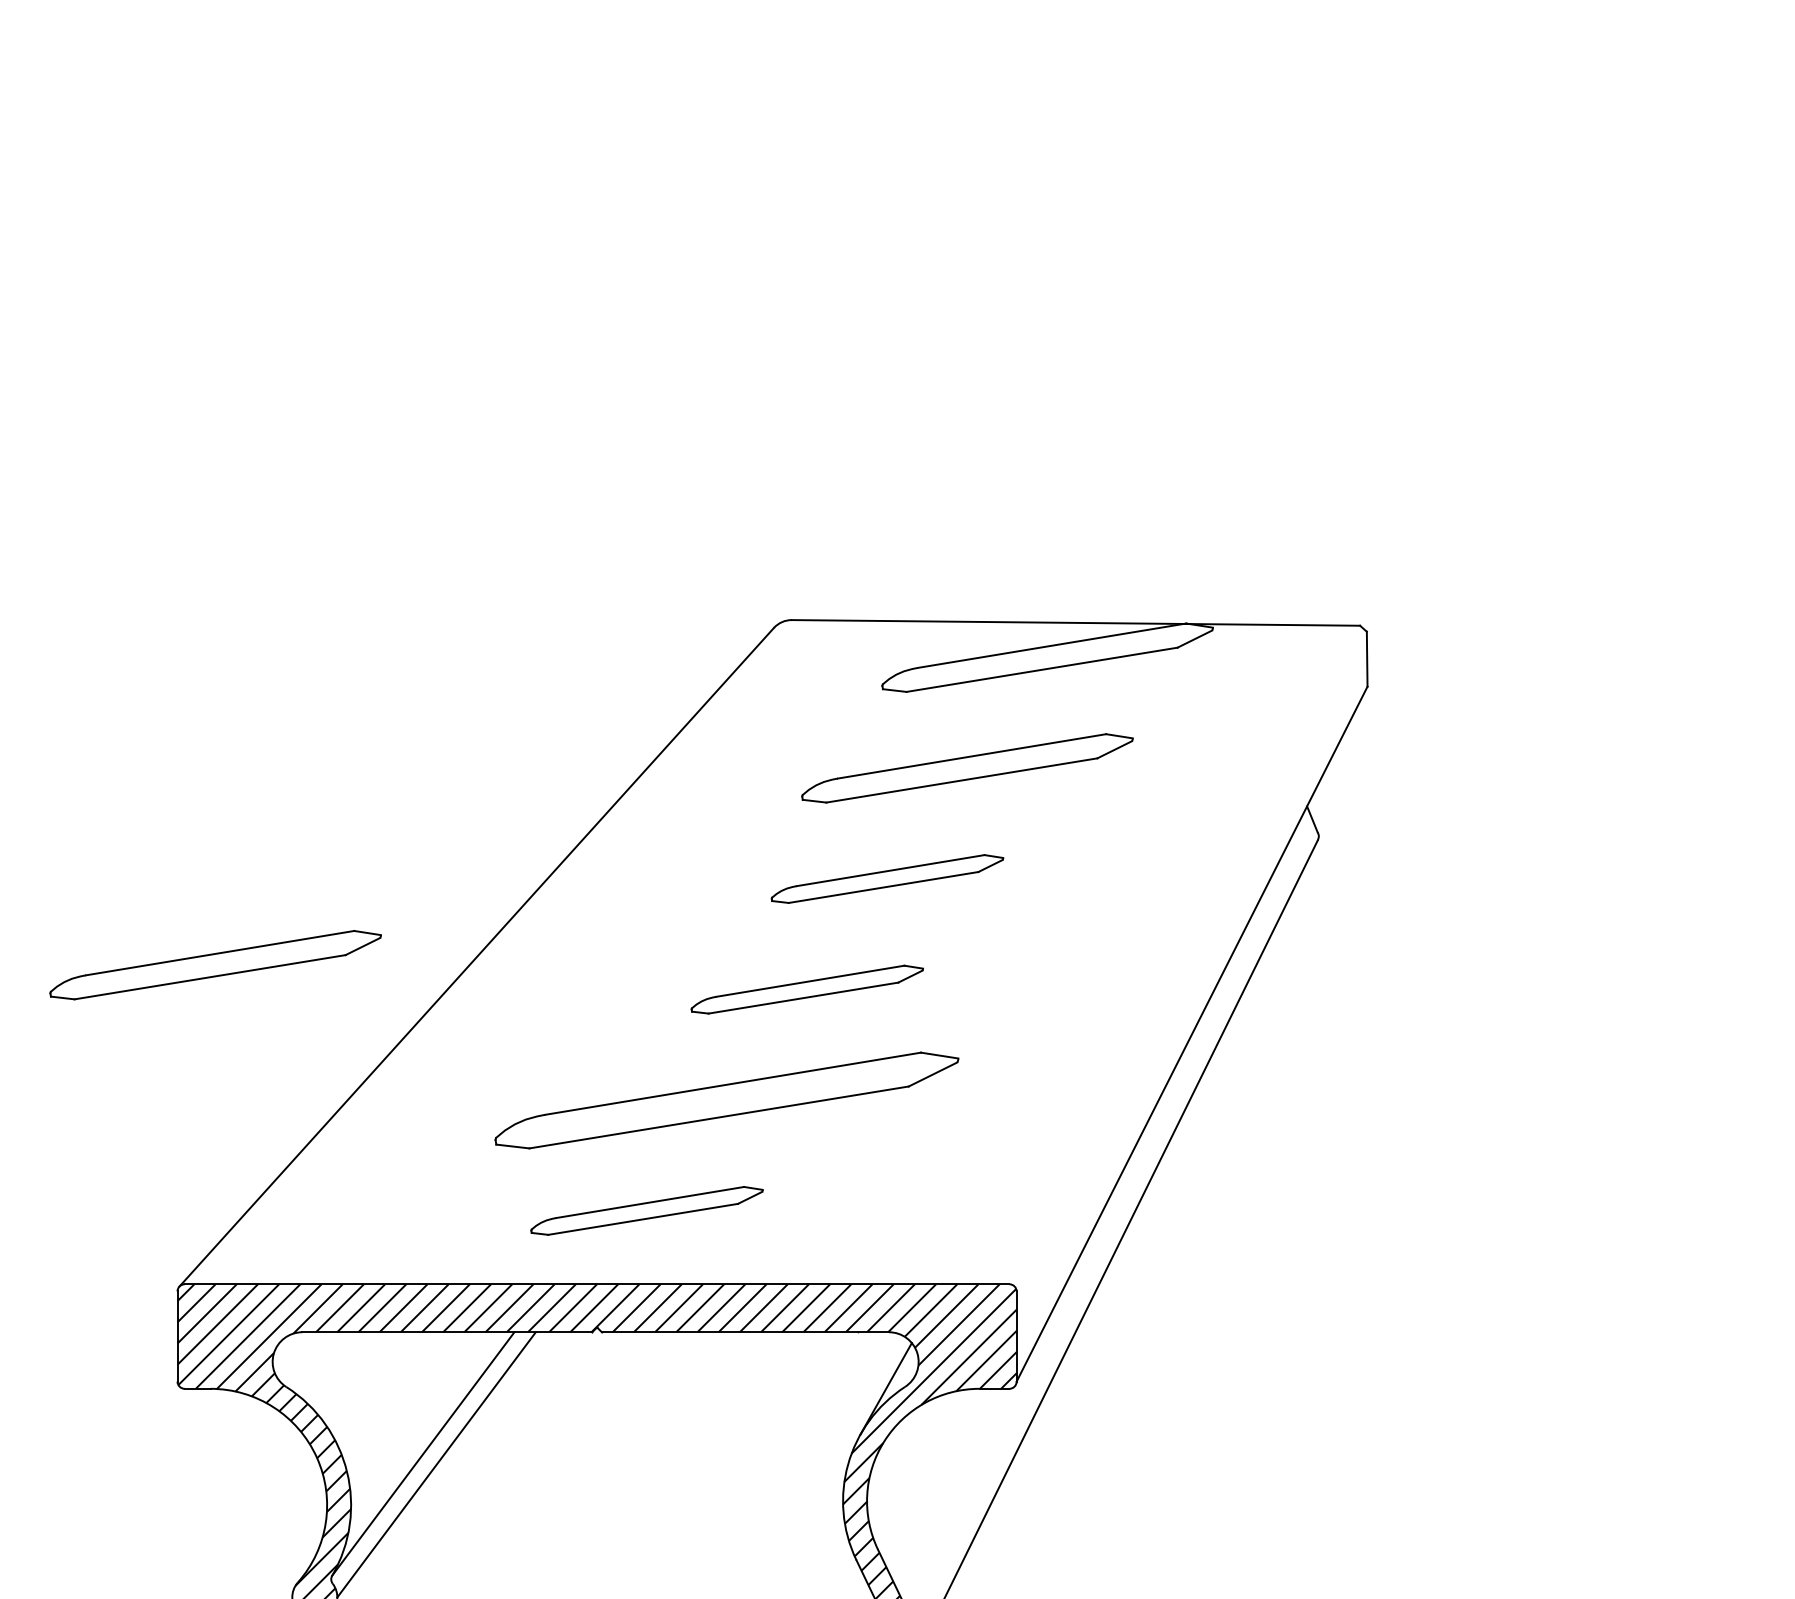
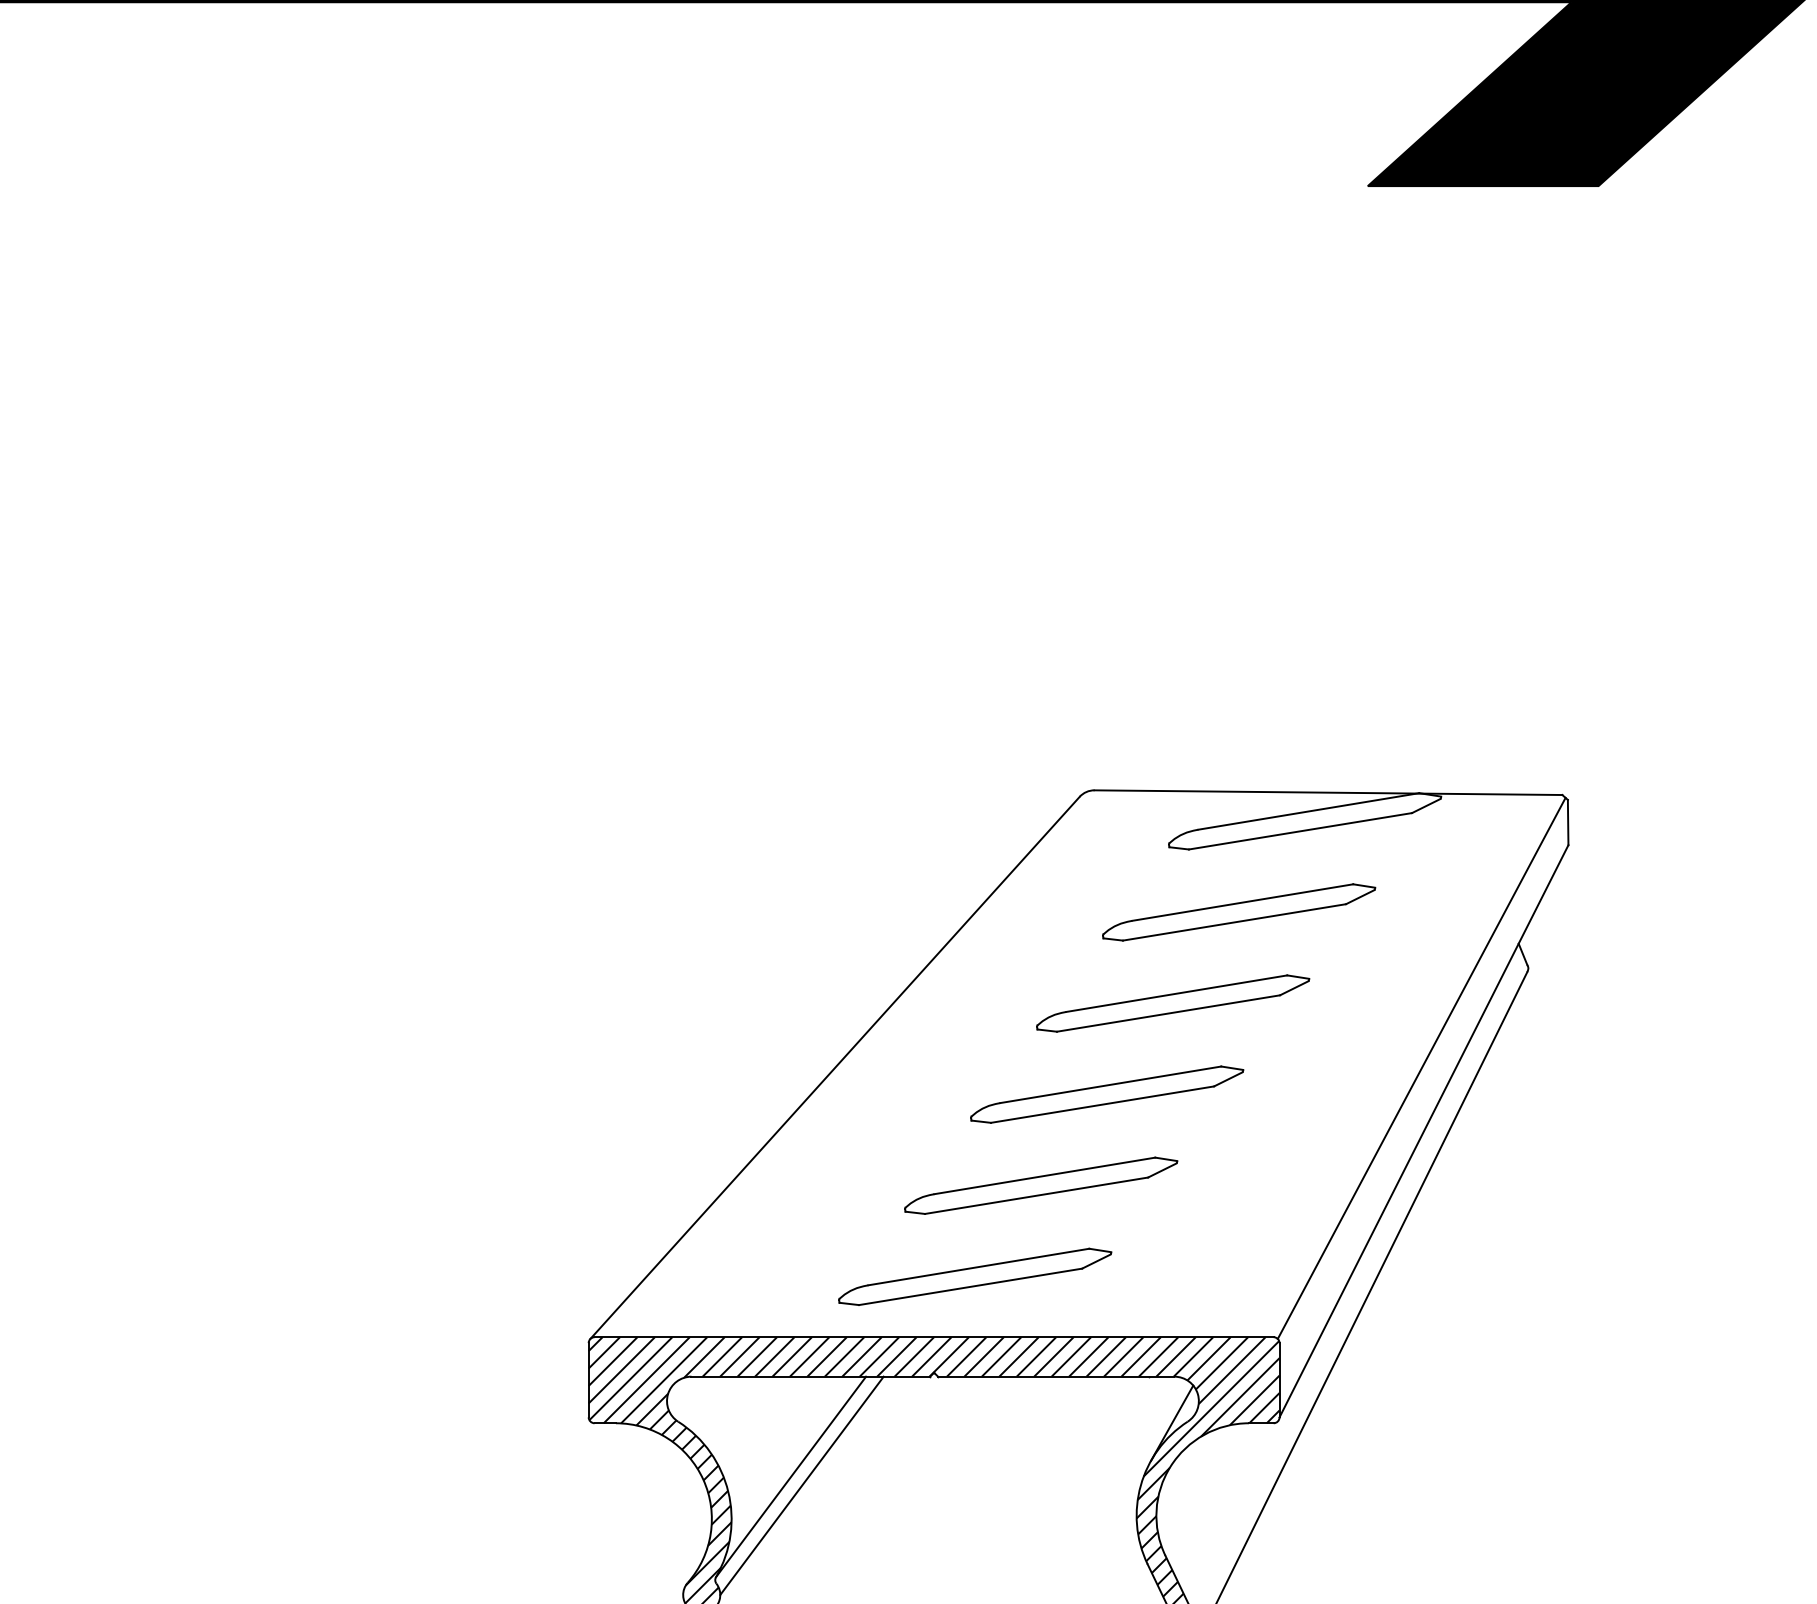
part: (887, 878) -> (1173, 1003), size x1.43
line: (1189, 956) -> (1421, 1067), added
part: (216, 965) -> (620, 1074), removed
part: (807, 989) -> (1107, 1094), size x1.43
part: (727, 1100) -> (1041, 1185), size x0.71
part: (647, 1210) -> (975, 1276), size x1.43

